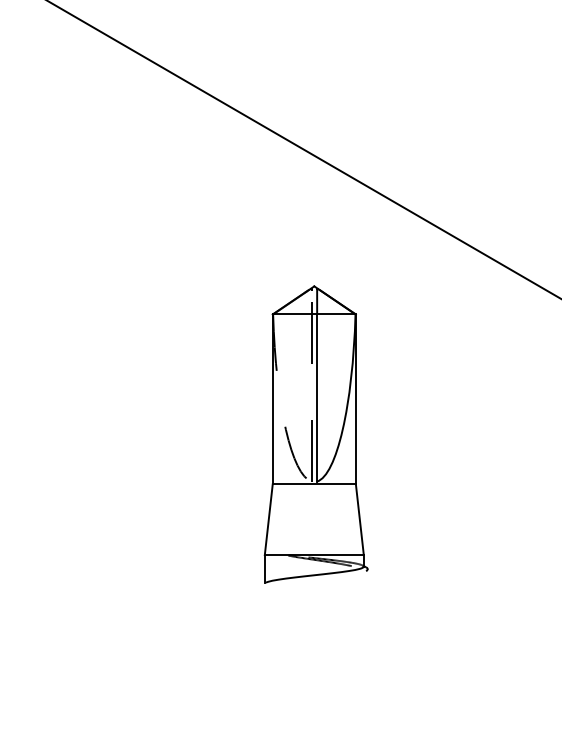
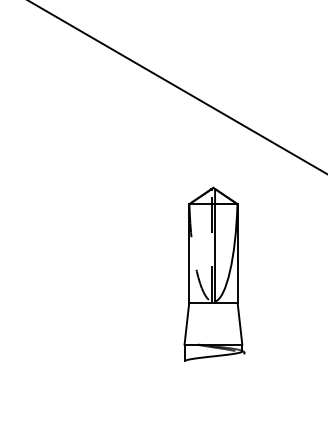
part: (316, 433) -> (214, 273), moved

